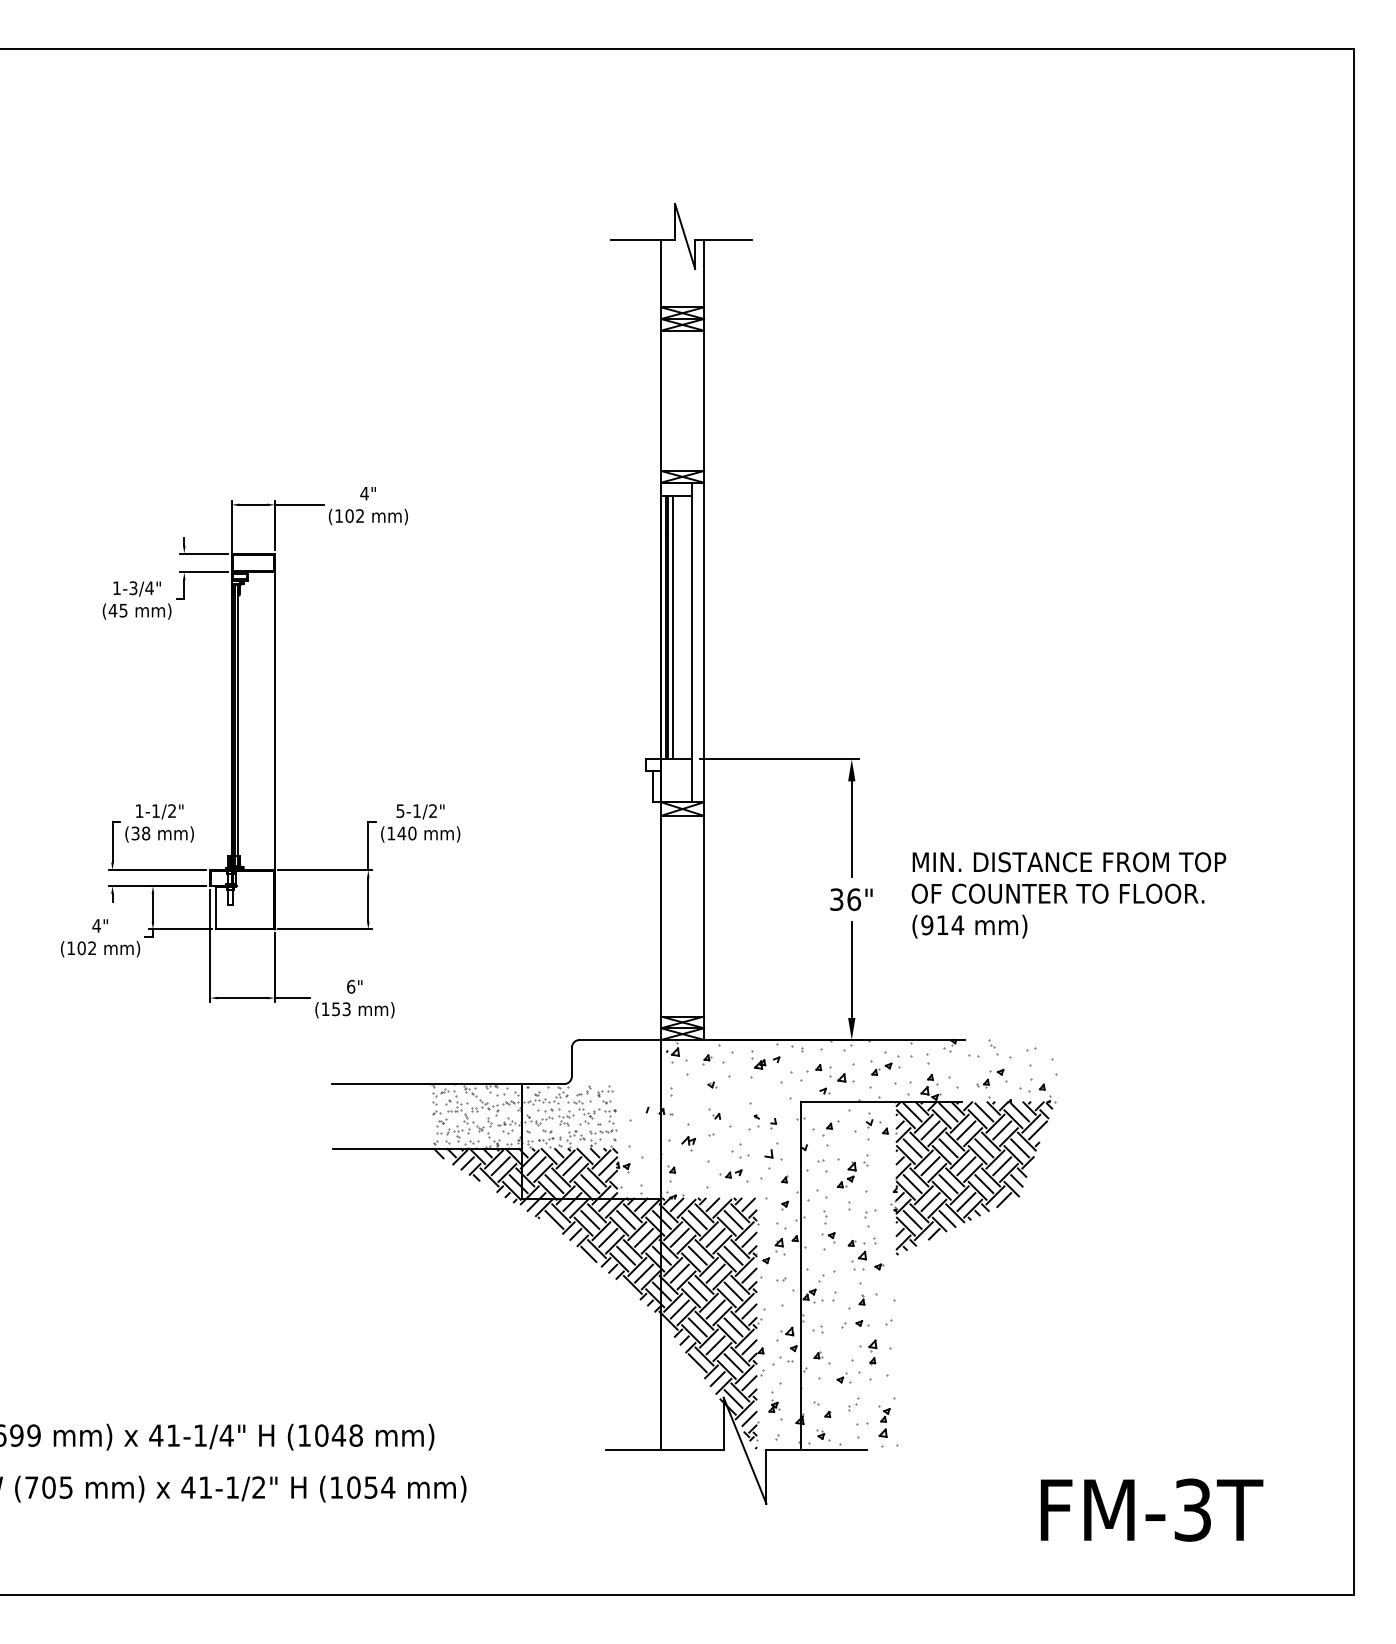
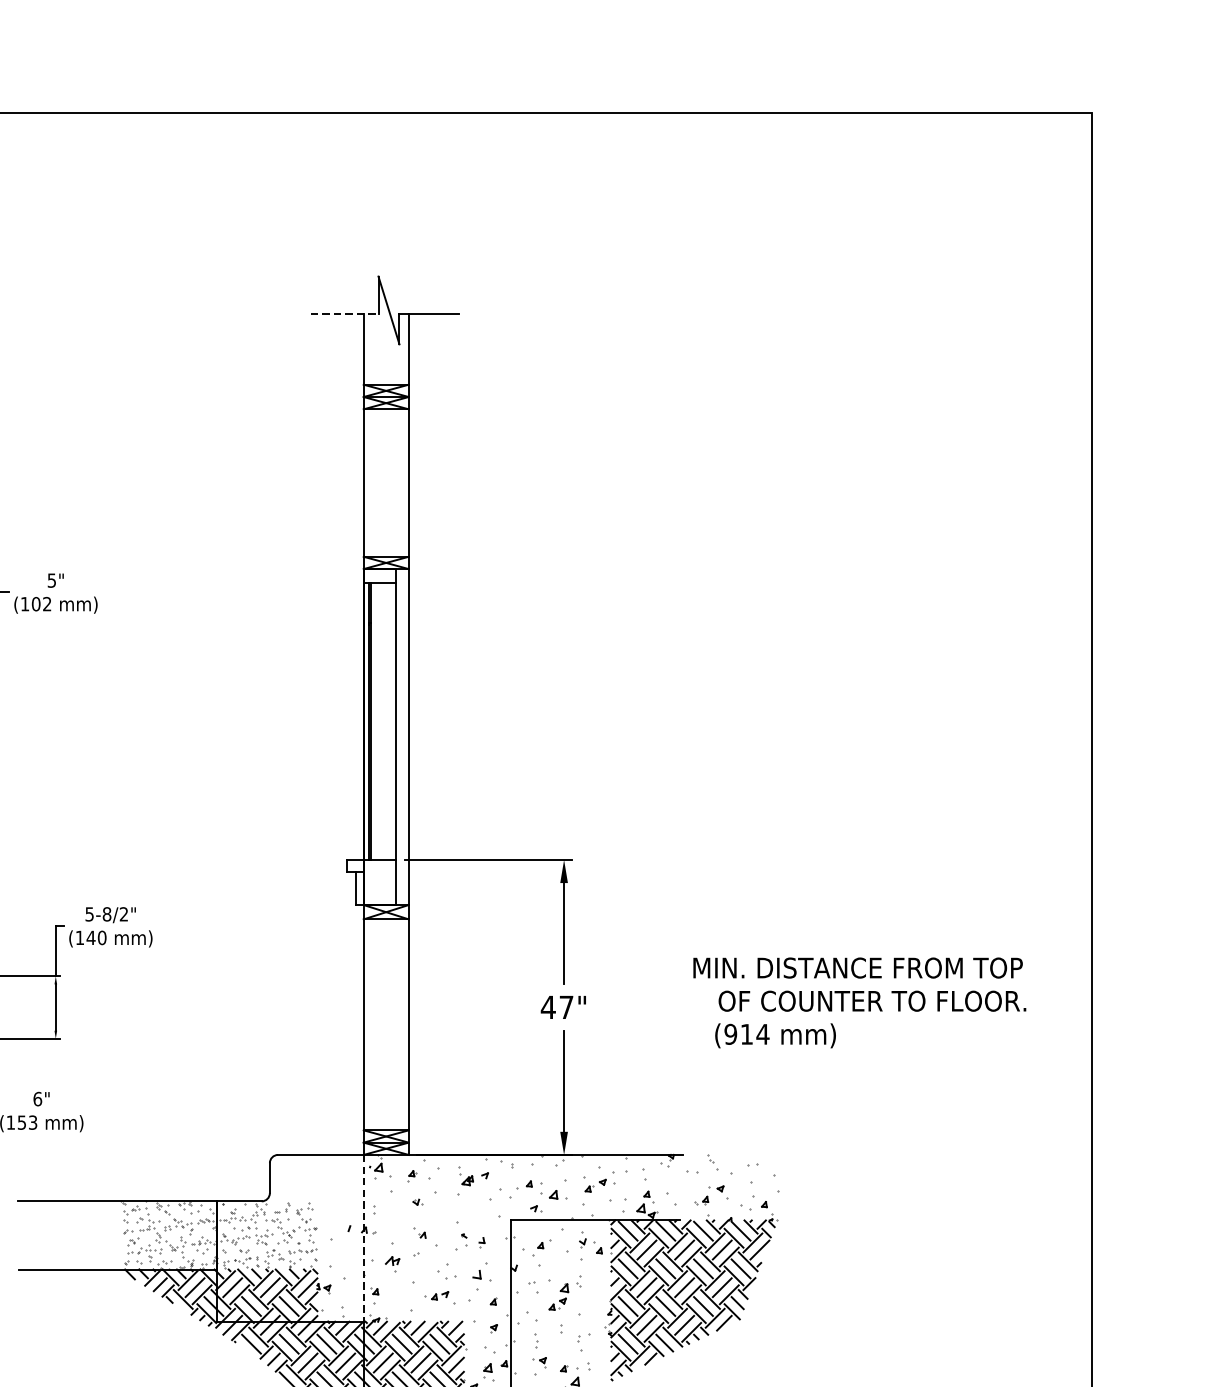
line: (643, 239) -> (345, 313), solid -> dashed
text: (364, 493) -> (51, 580), 4" -> 5"
line: (672, 627) -> (375, 721), removed
text: (417, 810) -> (107, 913), 5-1/2" -> 5-8/2"
text: (1069, 862) -> (858, 968), moved
text: (1057, 893) -> (871, 1000), moved
text: (845, 899) -> (557, 1007), 36" -> 47"
text: (969, 926) -> (775, 1035), moved
line: (661, 1119) -> (364, 1238), solid -> dashed

